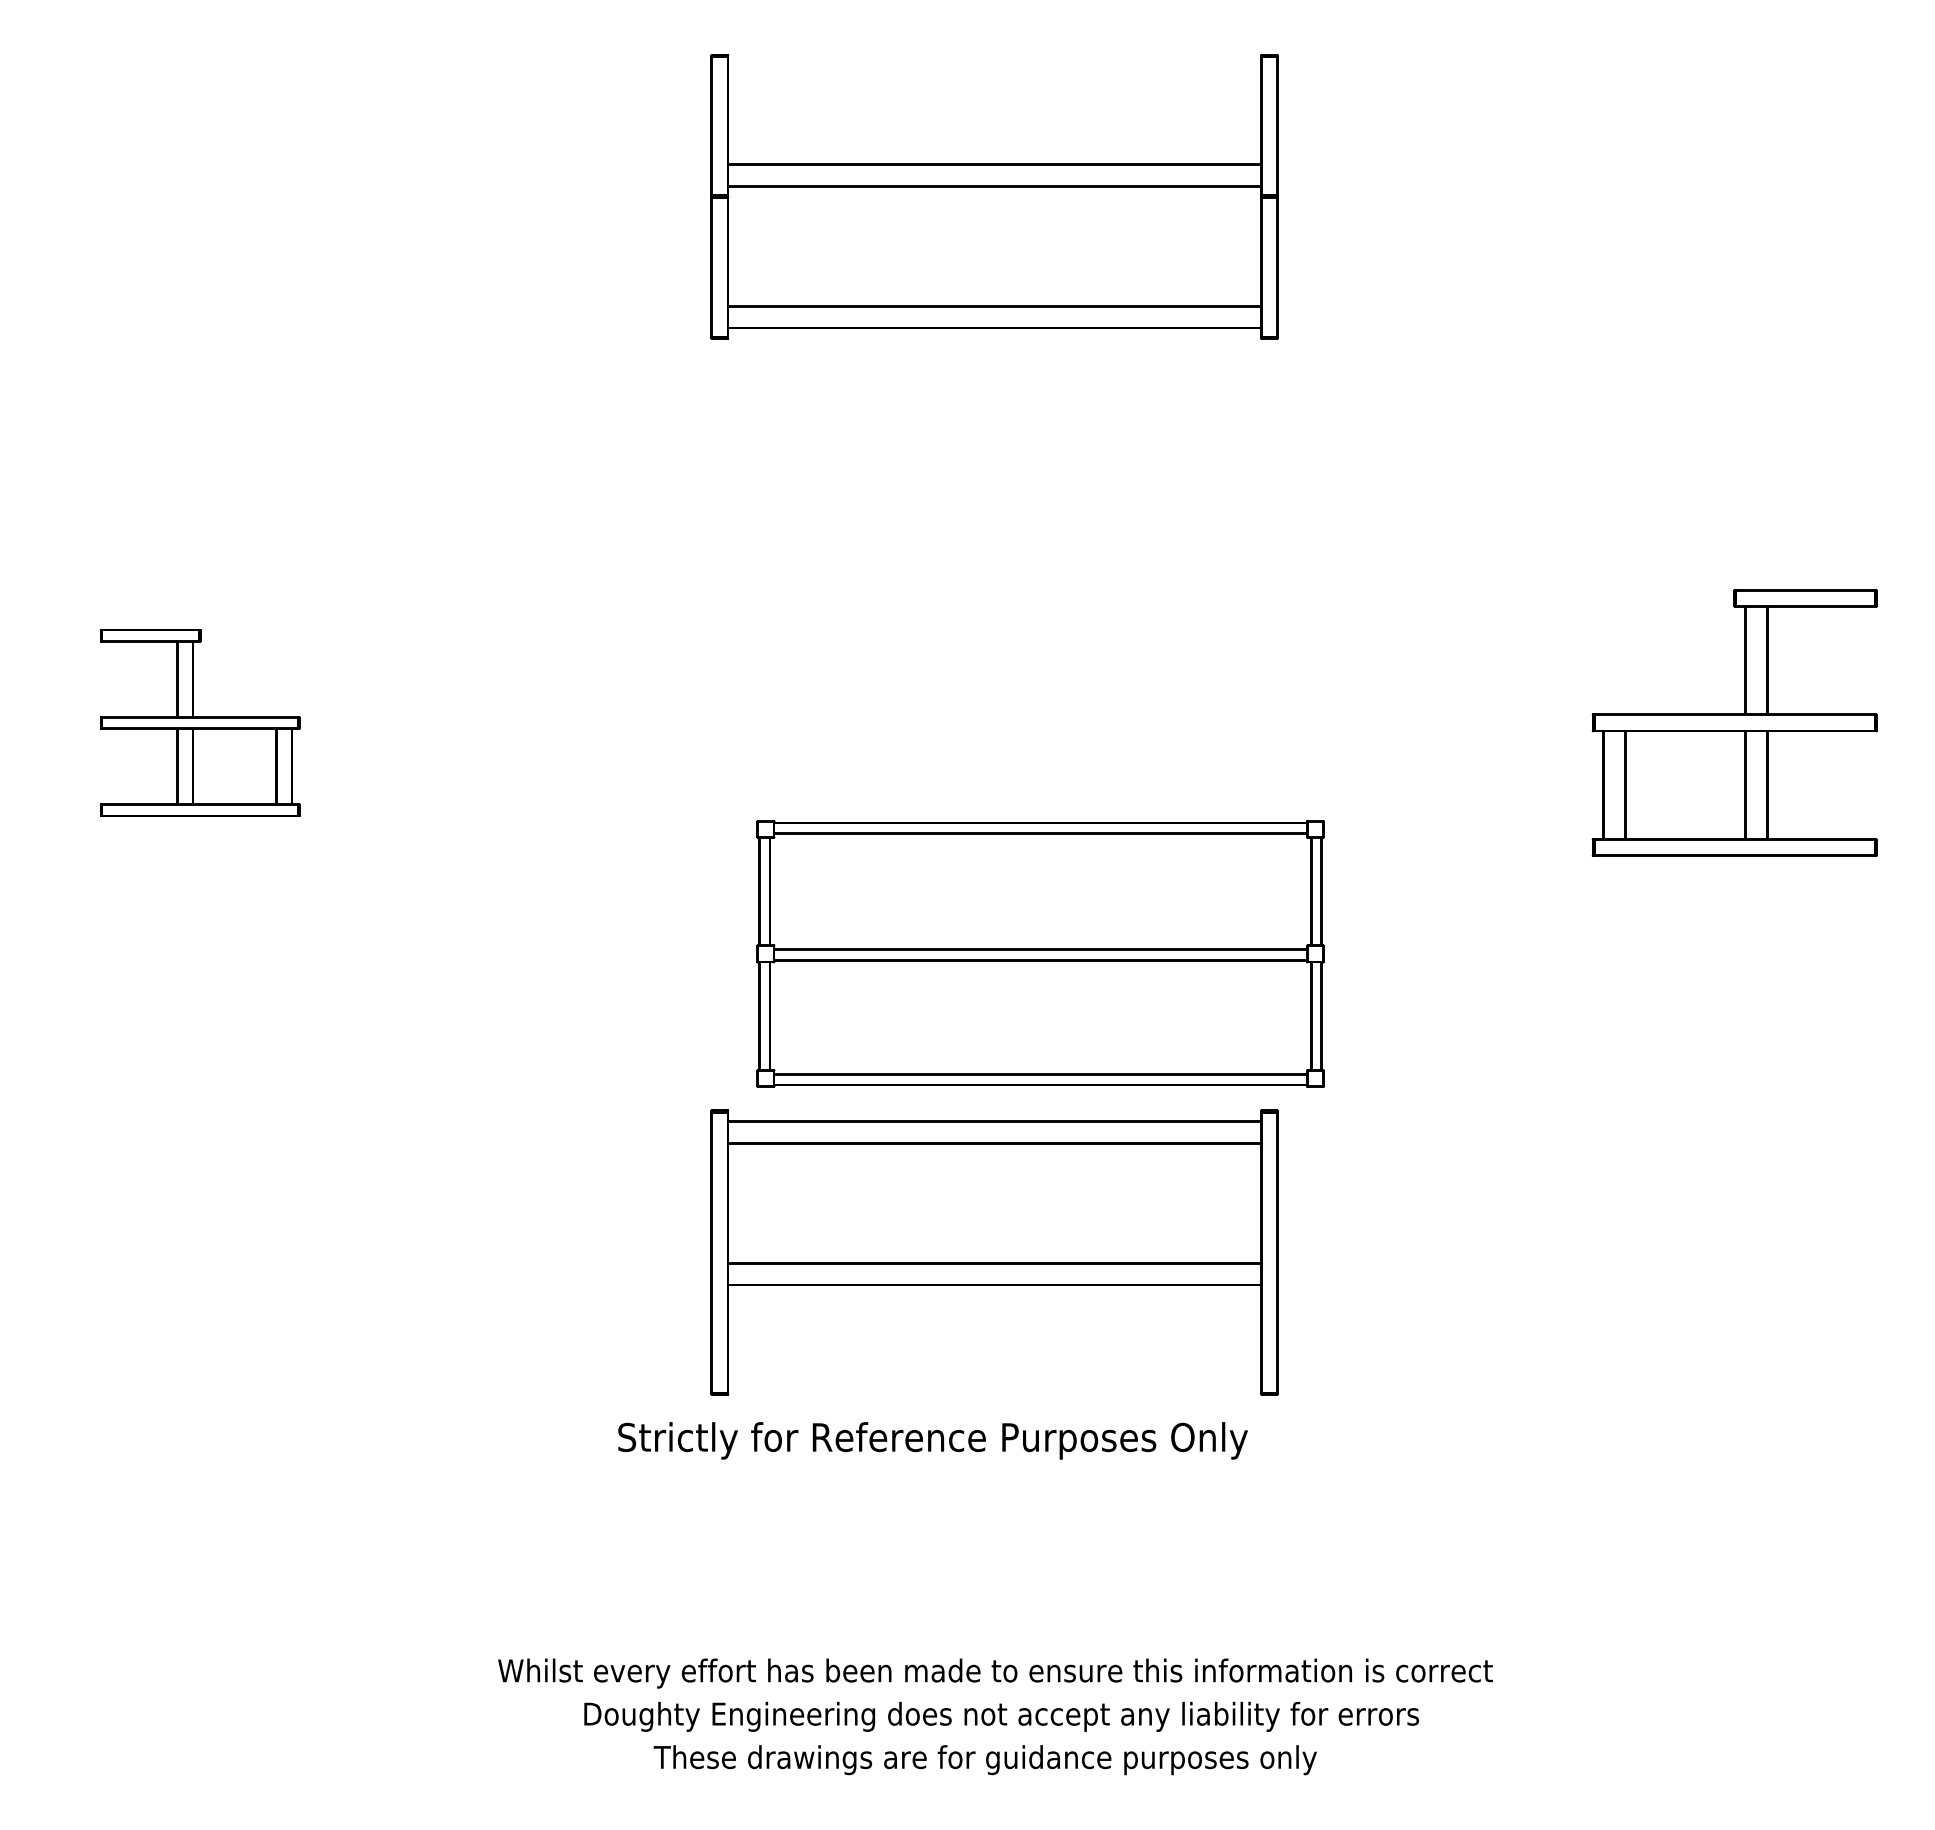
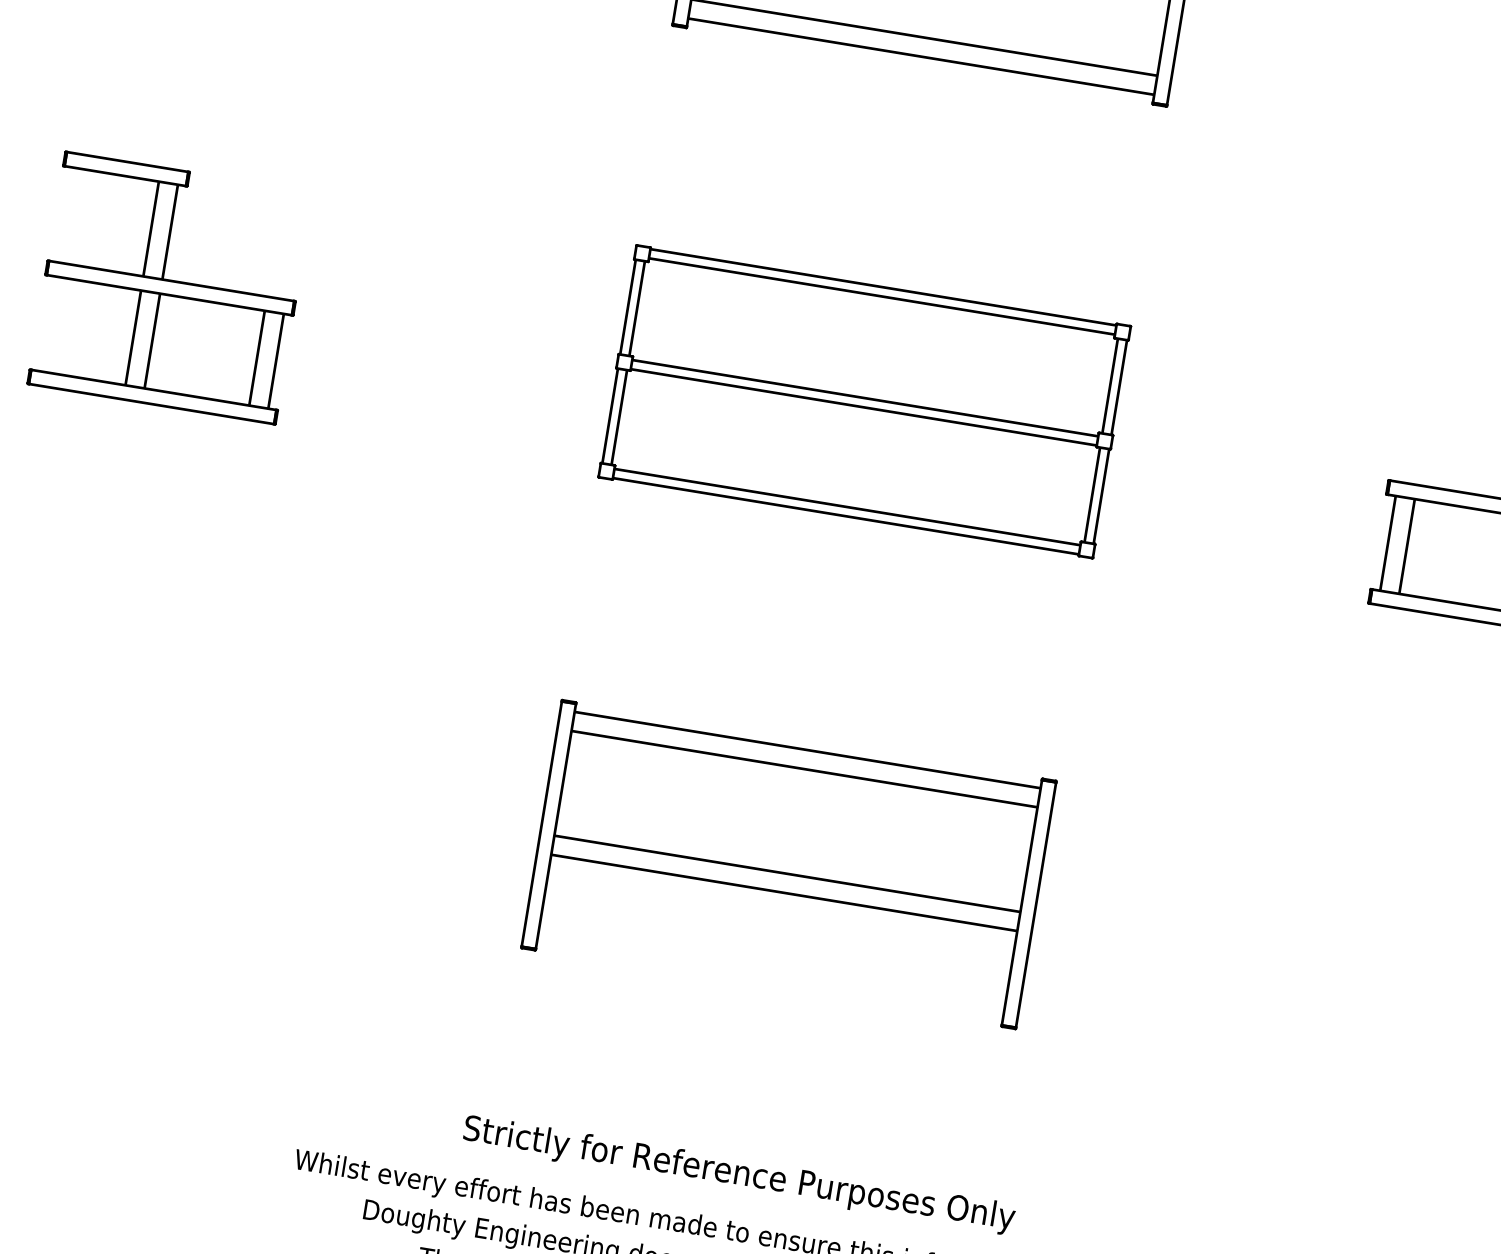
part: (200, 722) -> (170, 287), size x1.43
part: (1040, 953) -> (864, 401), moved
text: (932, 1440) -> (738, 1174), moved

